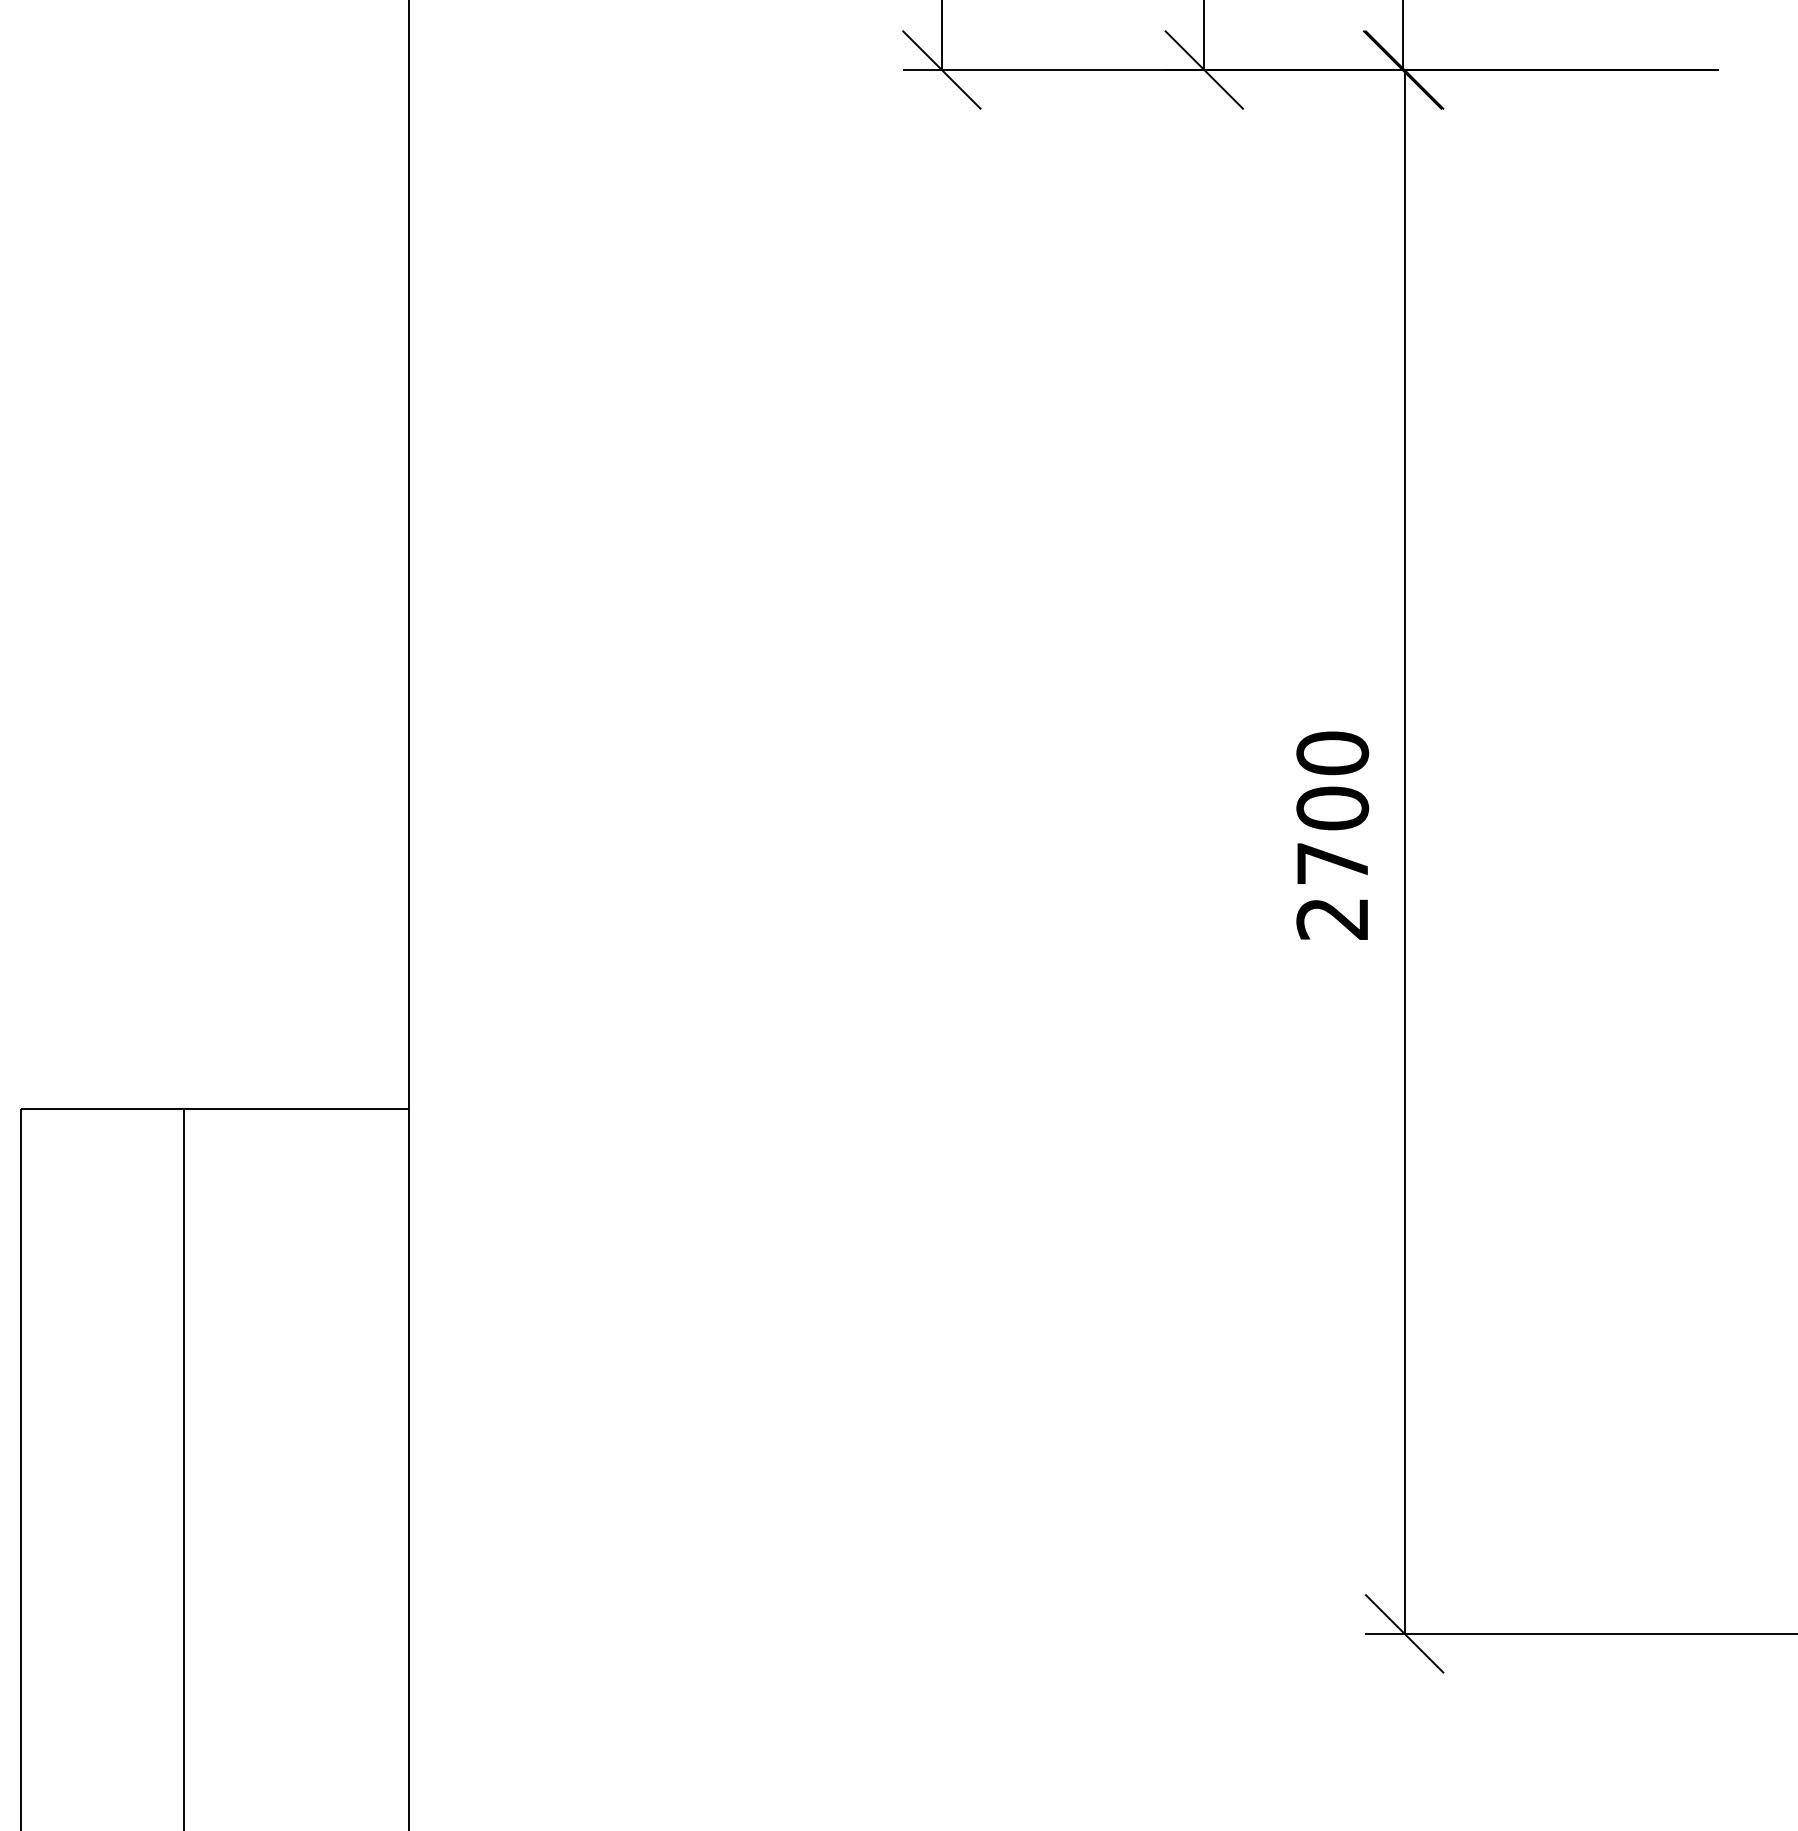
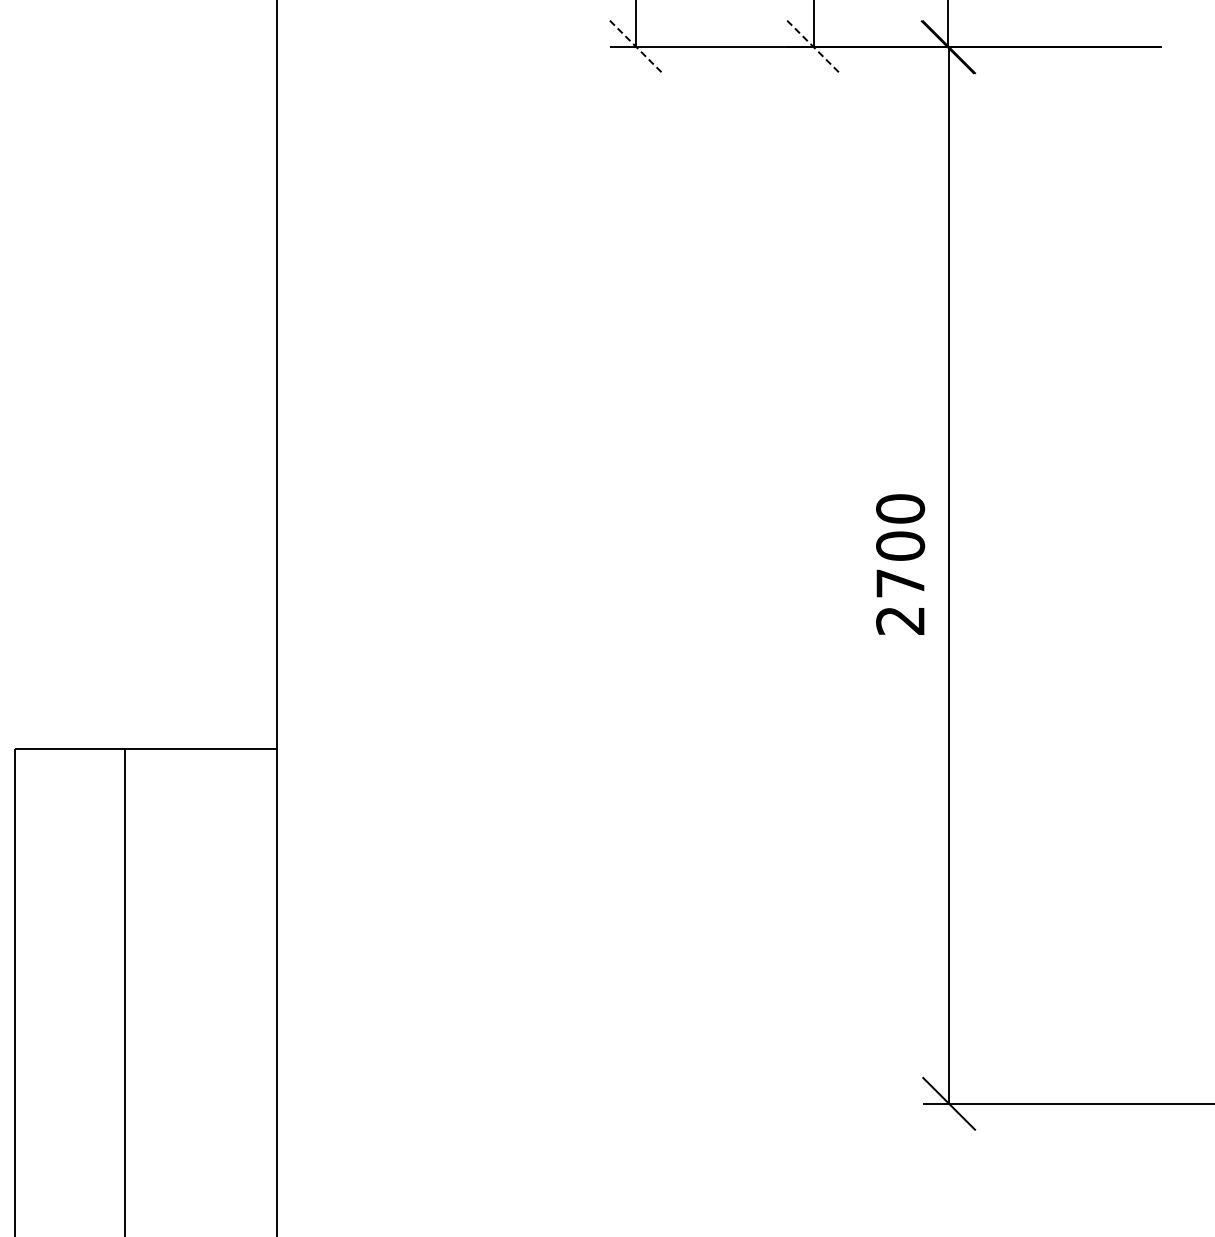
line: (941, 70) -> (636, 47), solid -> dashed
line: (1203, 70) -> (813, 47), solid -> dashed

